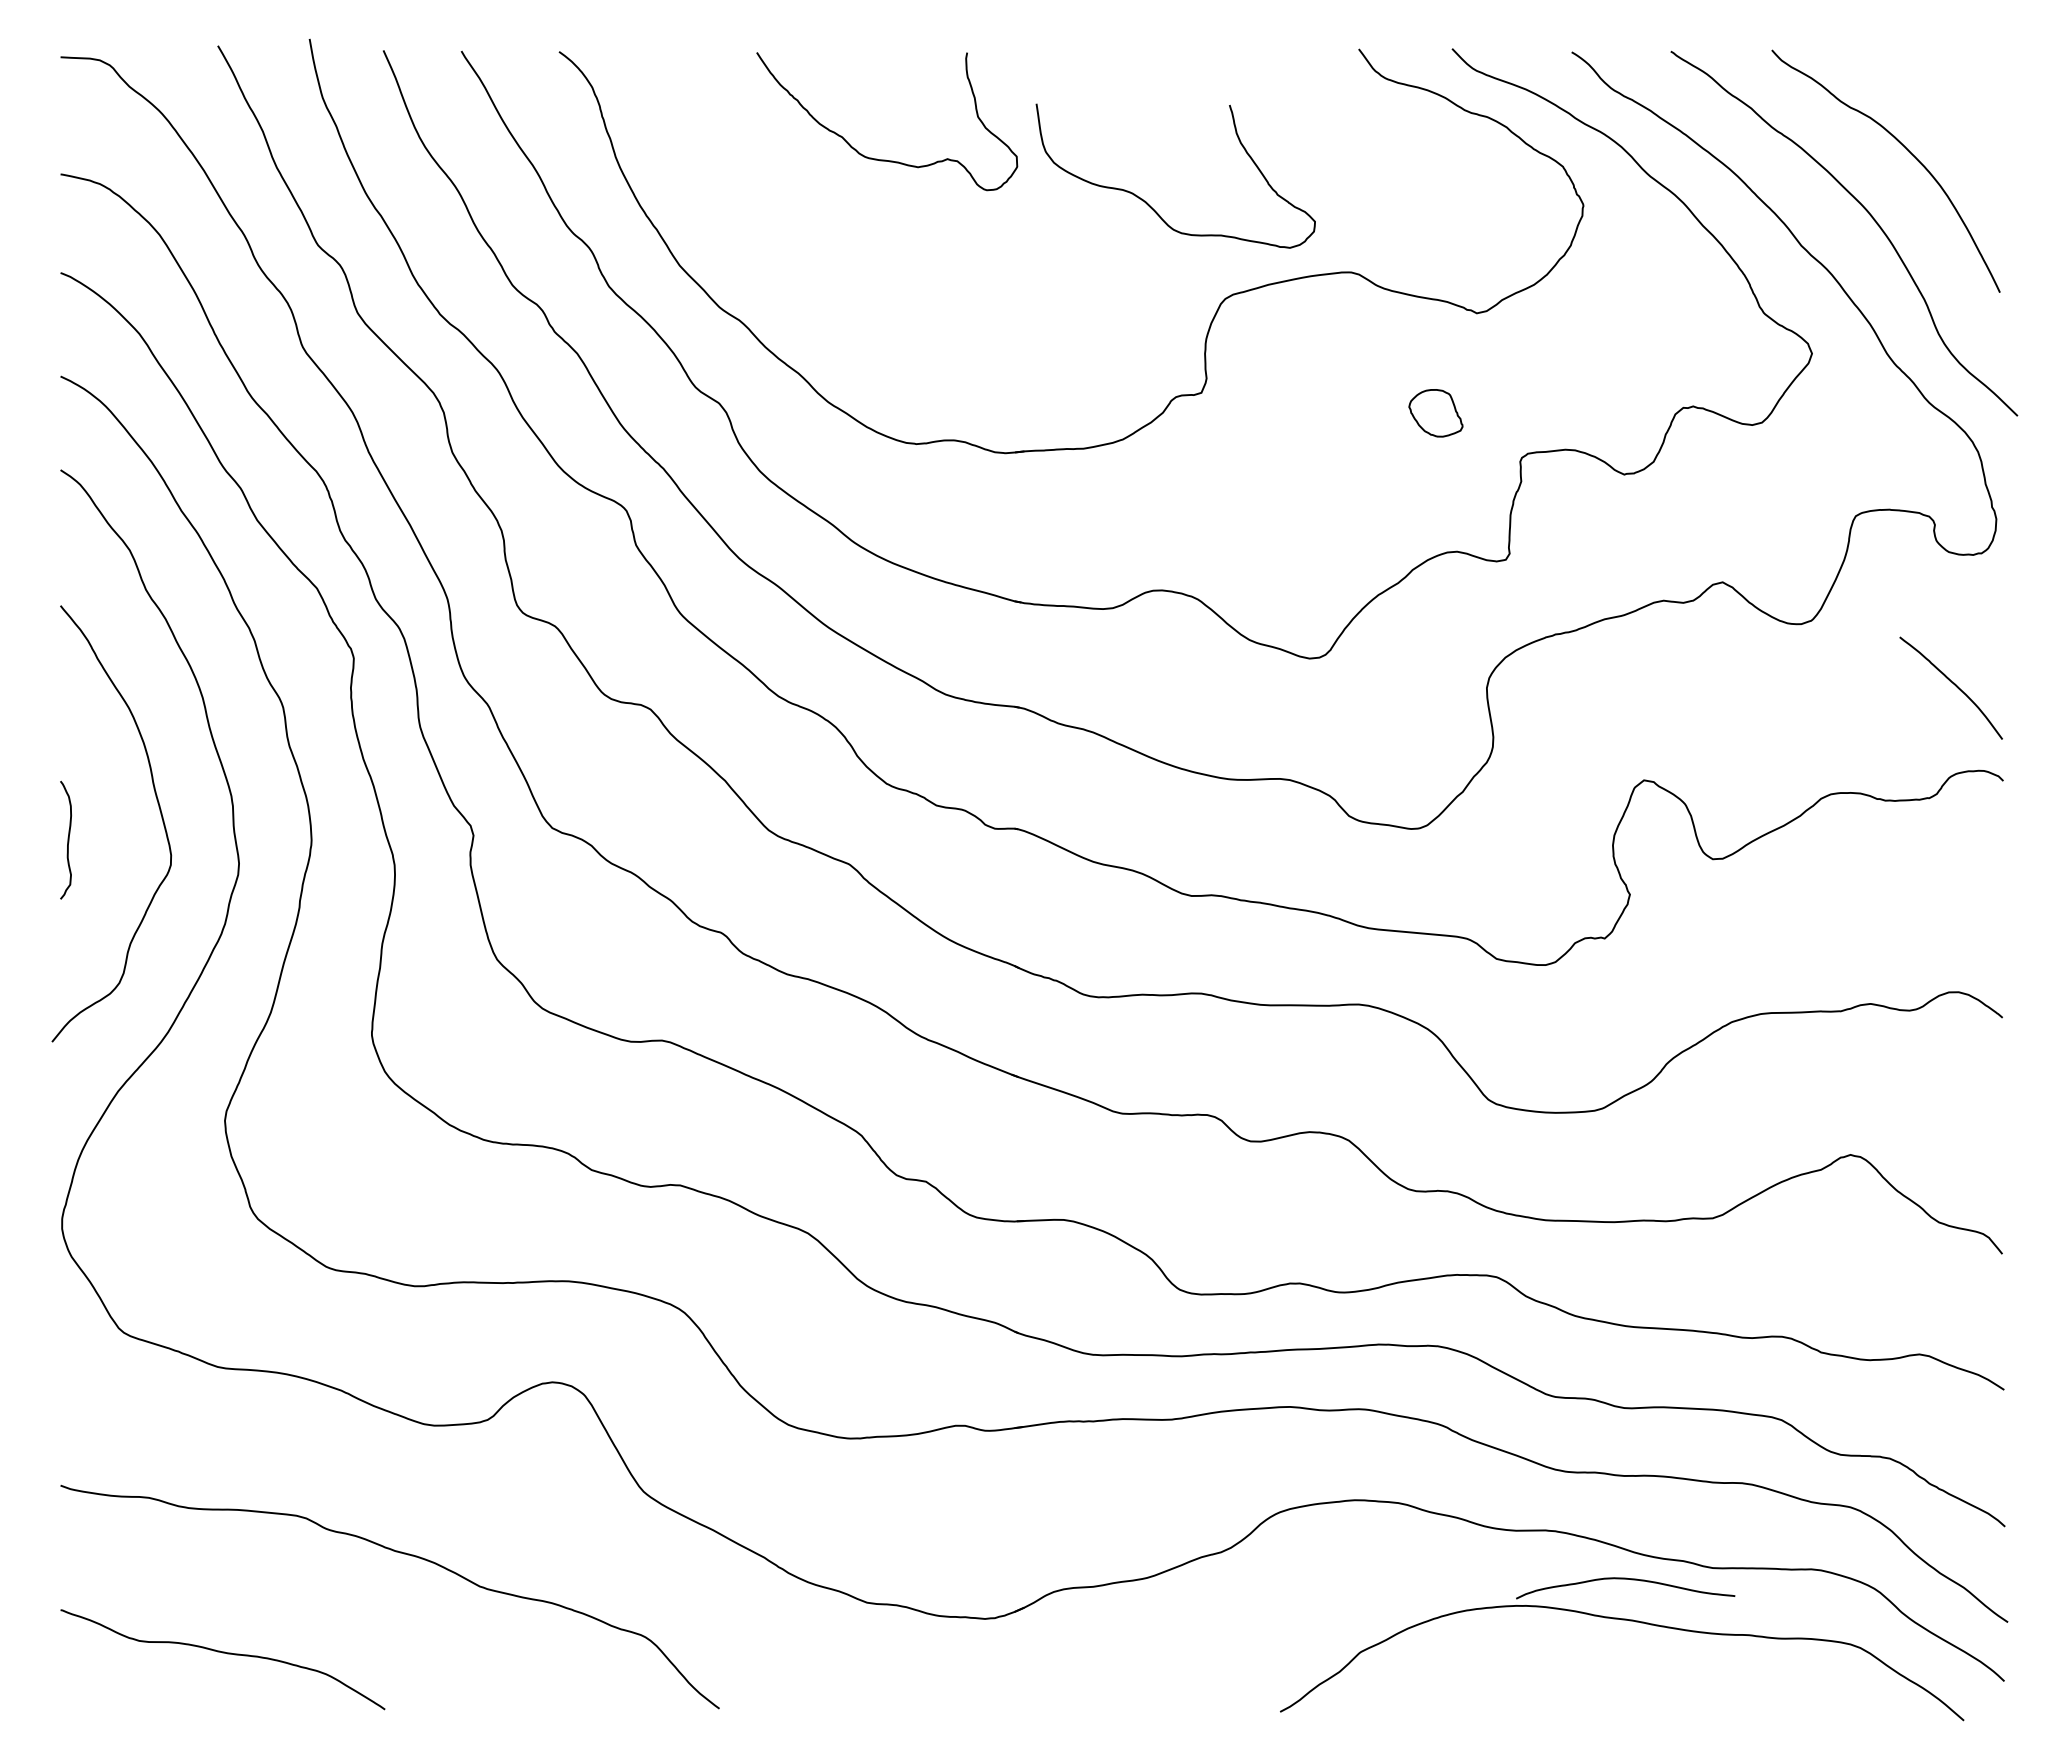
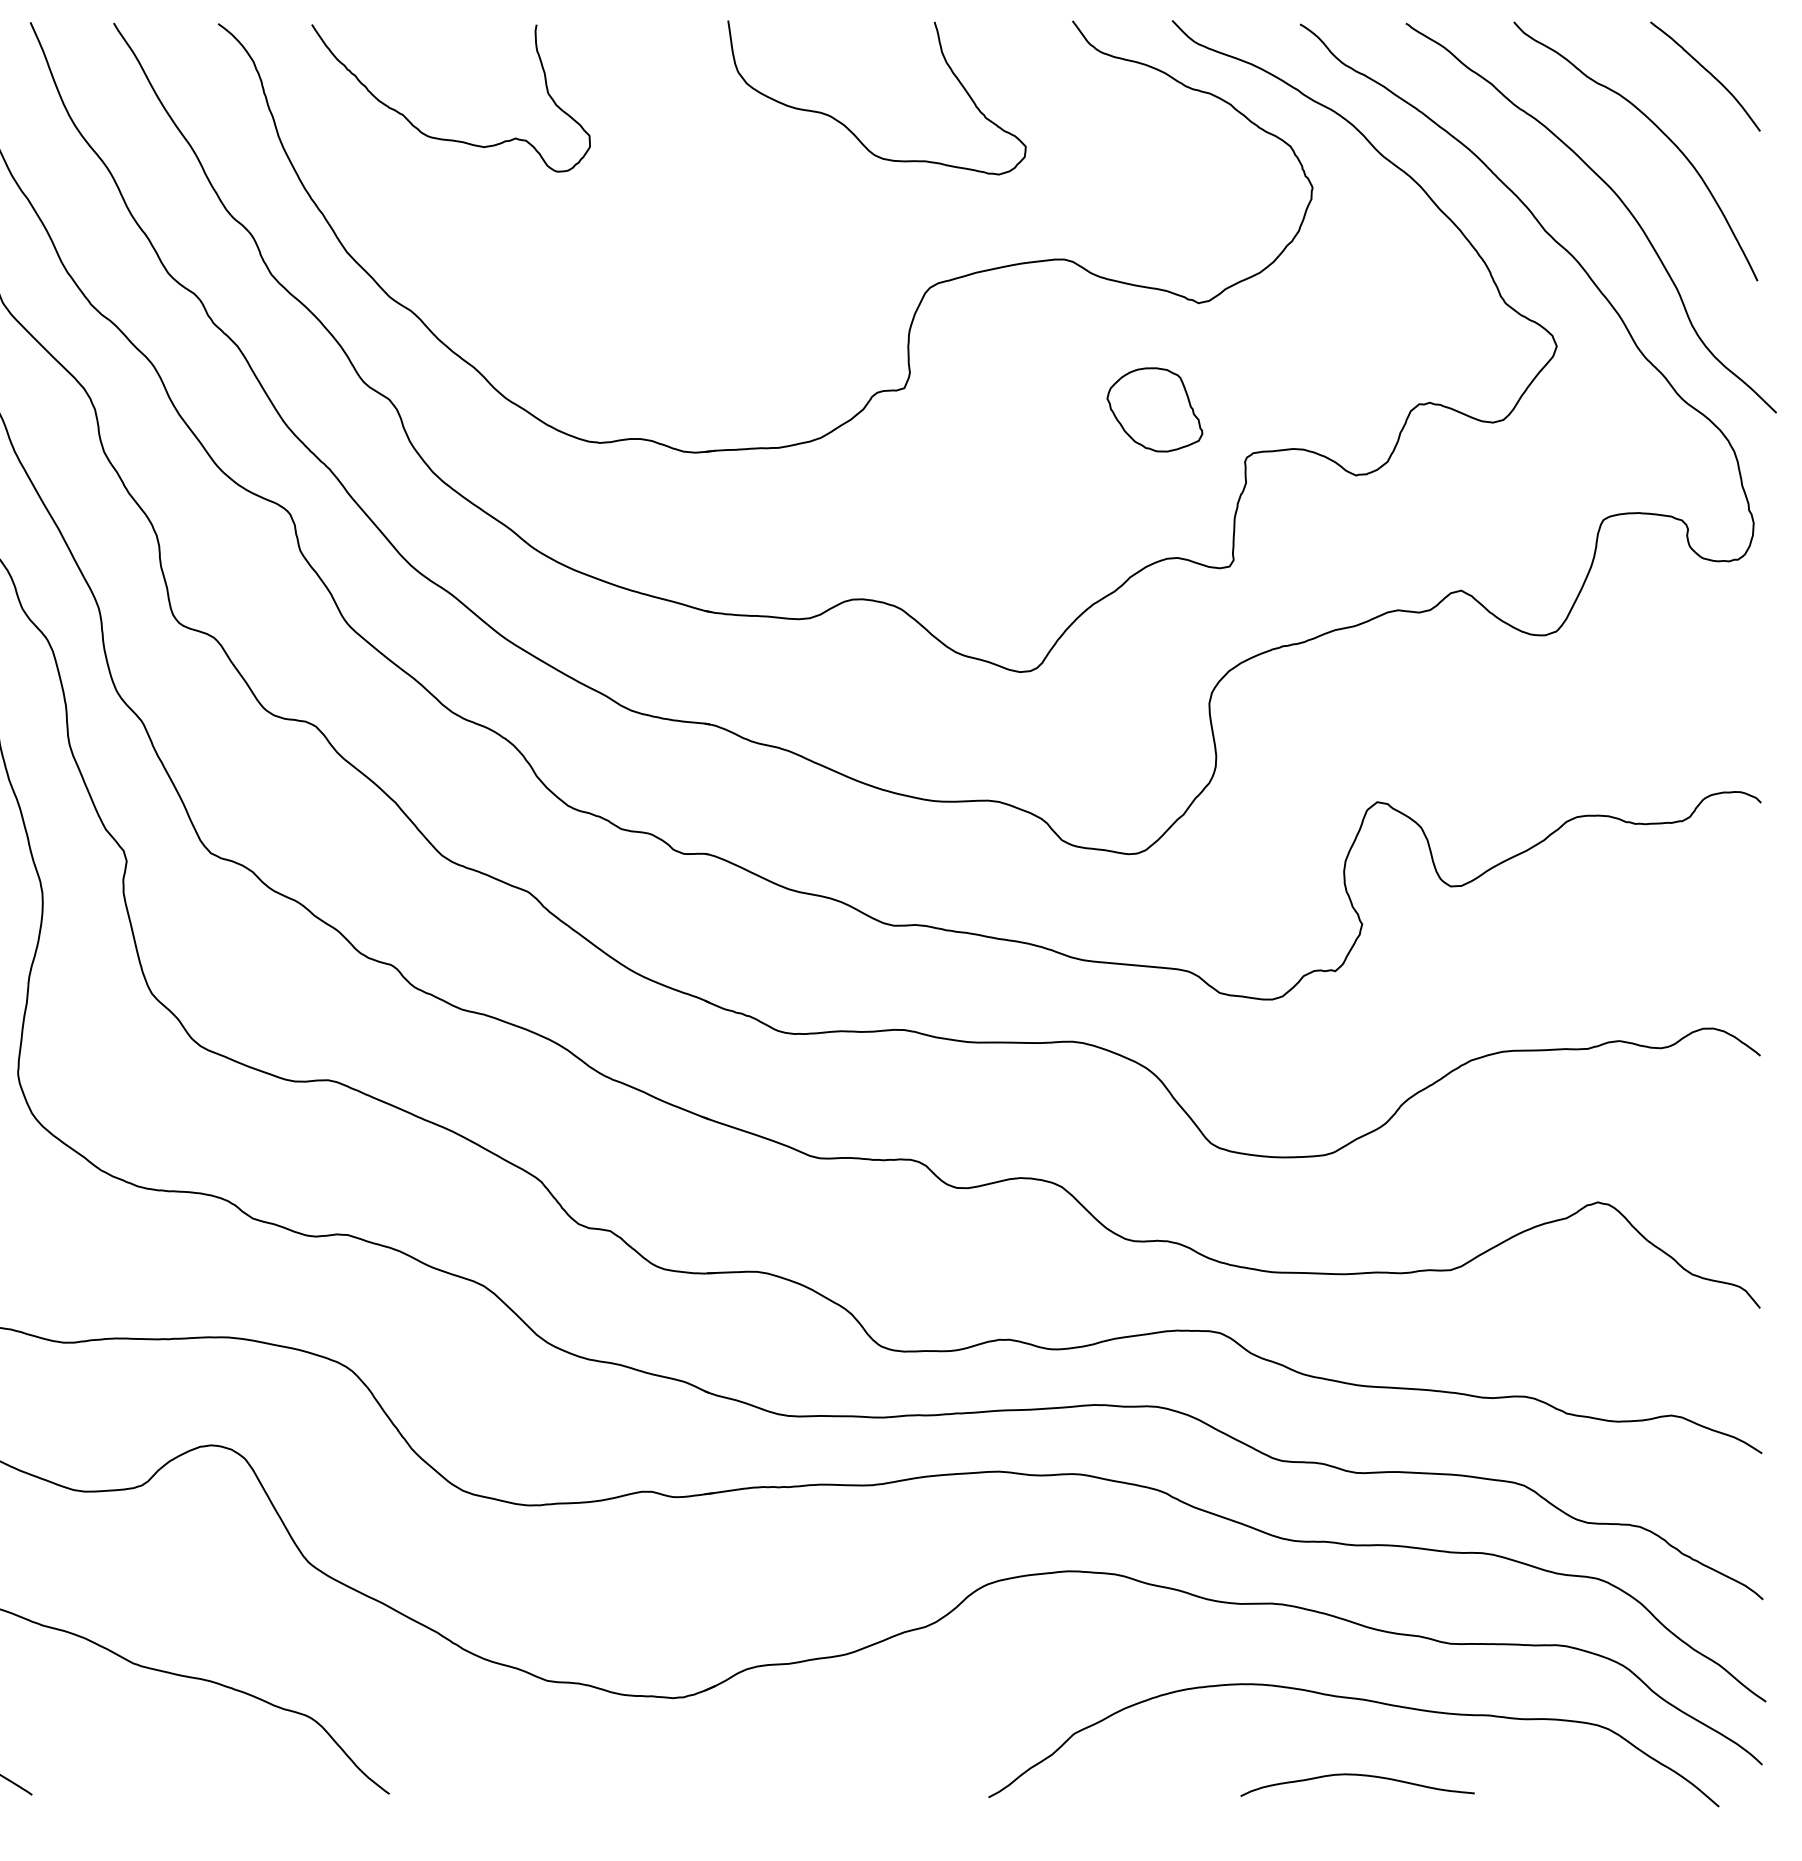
curve: (885, 159) -> (449, 138), moved
curve: (1147, 202) -> (846, 126), moved
part: (1435, 413) -> (1154, 410), size x1.67
curve: (1953, 684) -> (1707, 72), moved
curve: (1625, 1579) -> (1357, 1775), moved

